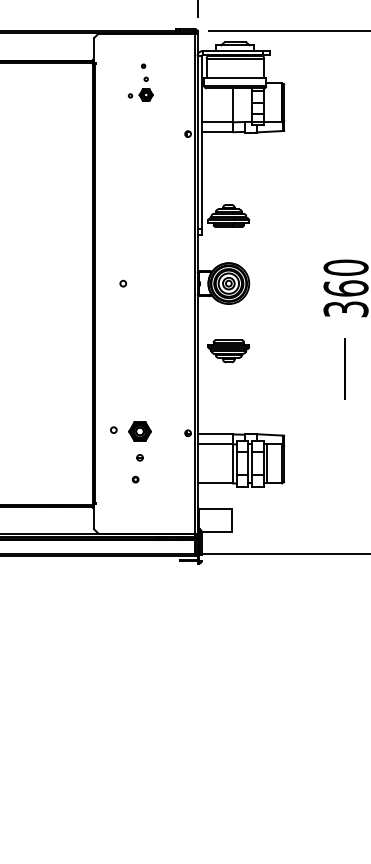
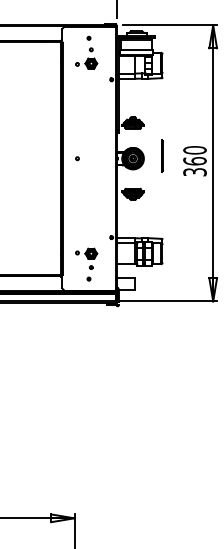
part: (140, 82) -> (86, 52), size x1.67
line: (345, 368) -> (162, 155), moved
part: (130, 451) -> (86, 264), moved

